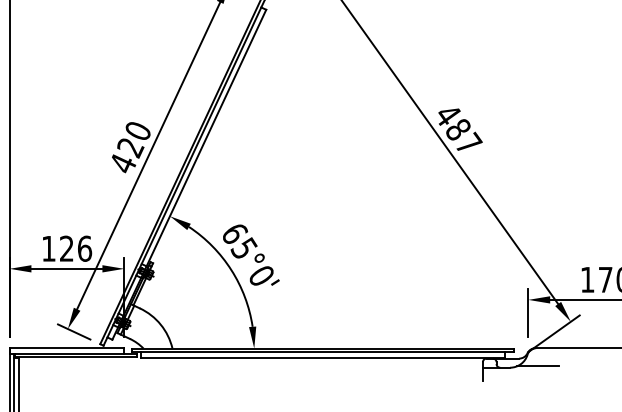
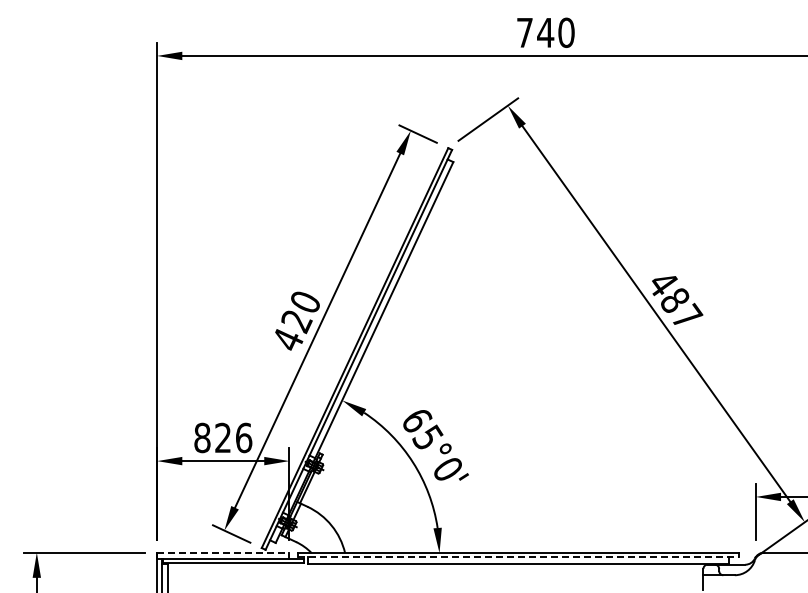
text: (48, 248) -> (202, 437), 126 -> 826
line: (67, 348) -> (223, 552), solid -> dashed
line: (322, 352) -> (518, 557), solid -> dashed
line: (537, 366) -> (766, 573), removed

